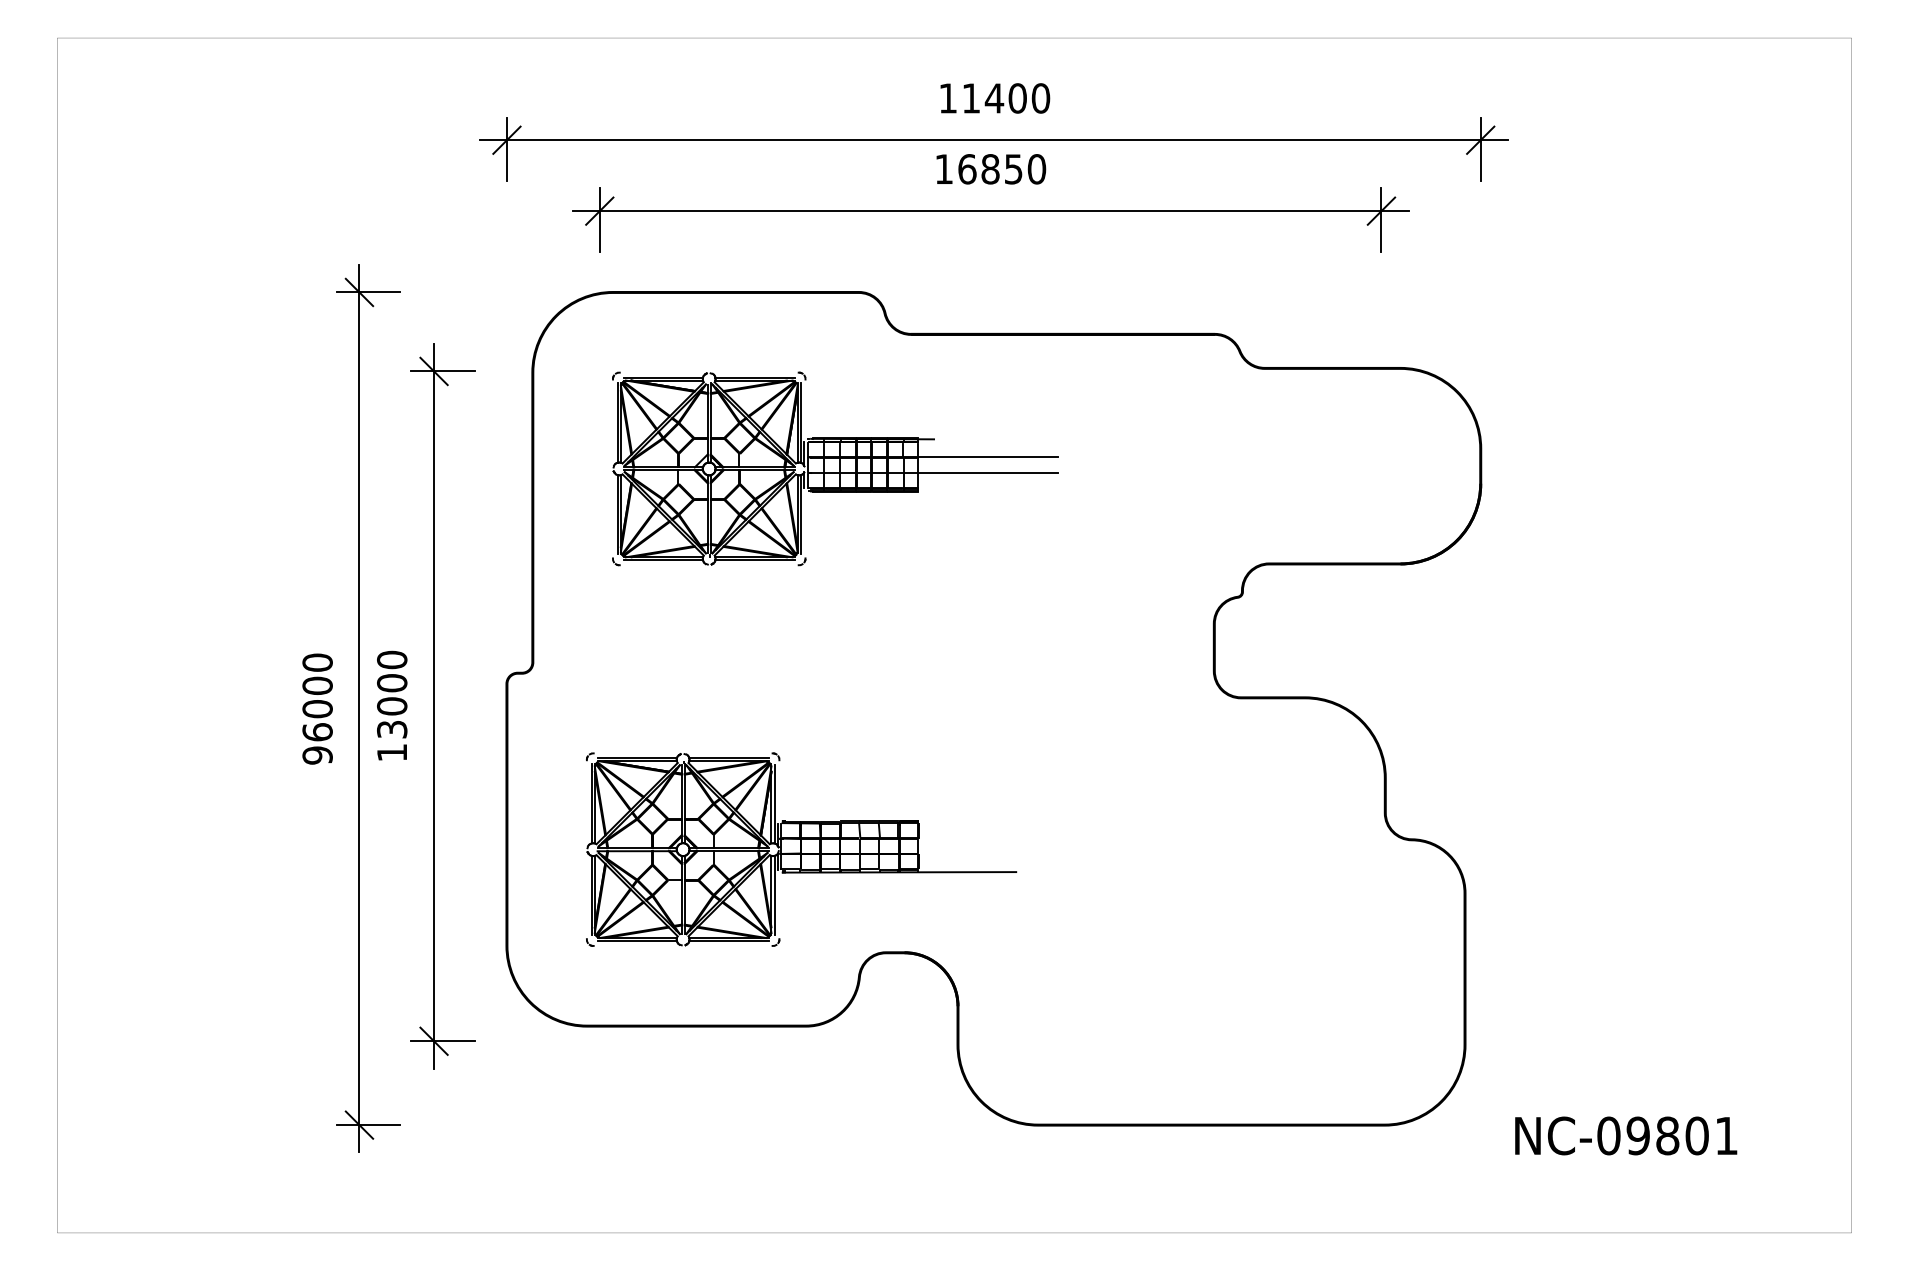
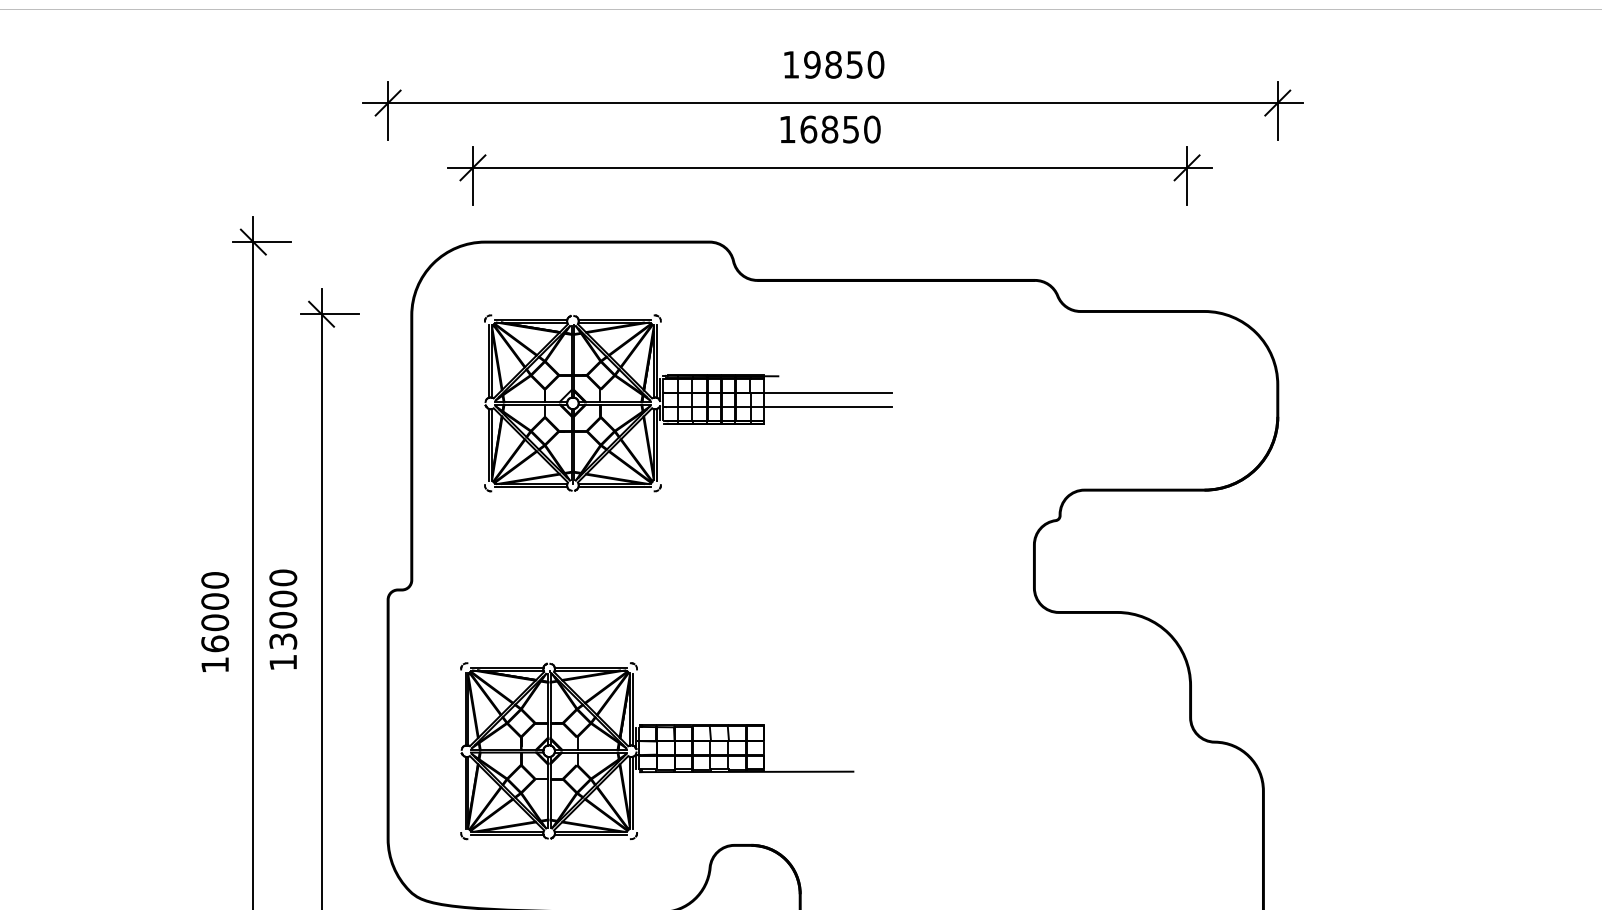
text: (994, 98) -> (833, 64), 11400 -> 19850
text: (317, 755) -> (215, 665), 96000 -> 16000

